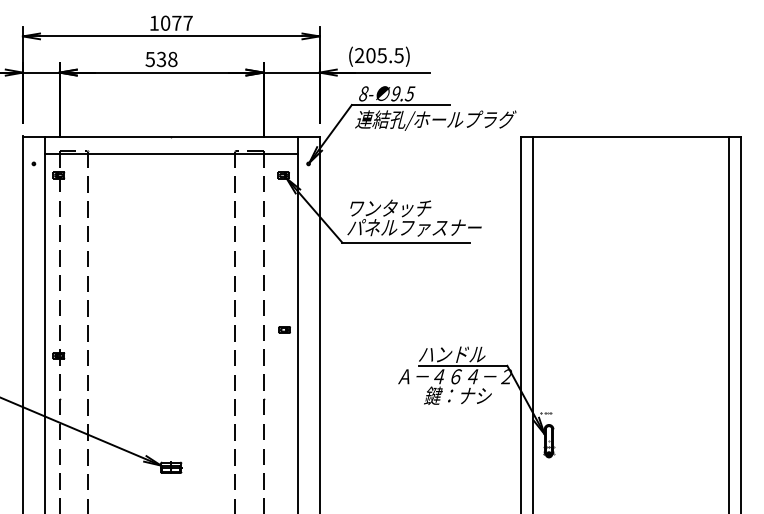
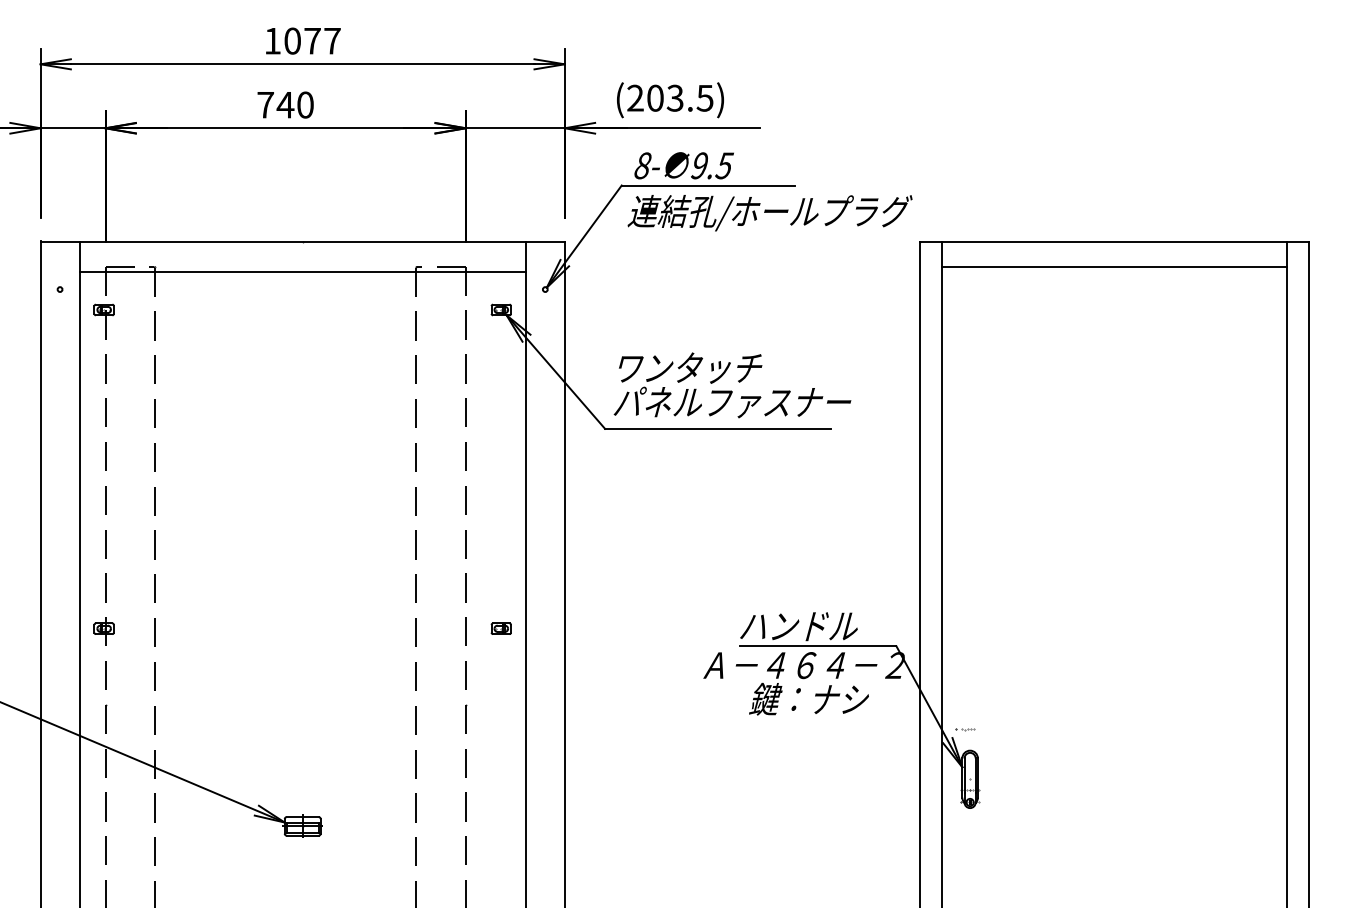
text: (382, 55) -> (675, 98), (205.5) -> (203.5)
text: (161, 59) -> (285, 105), 538 -> 740
line: (630, 150) -> (1114, 265), added
part: (284, 329) -> (500, 628), moved

